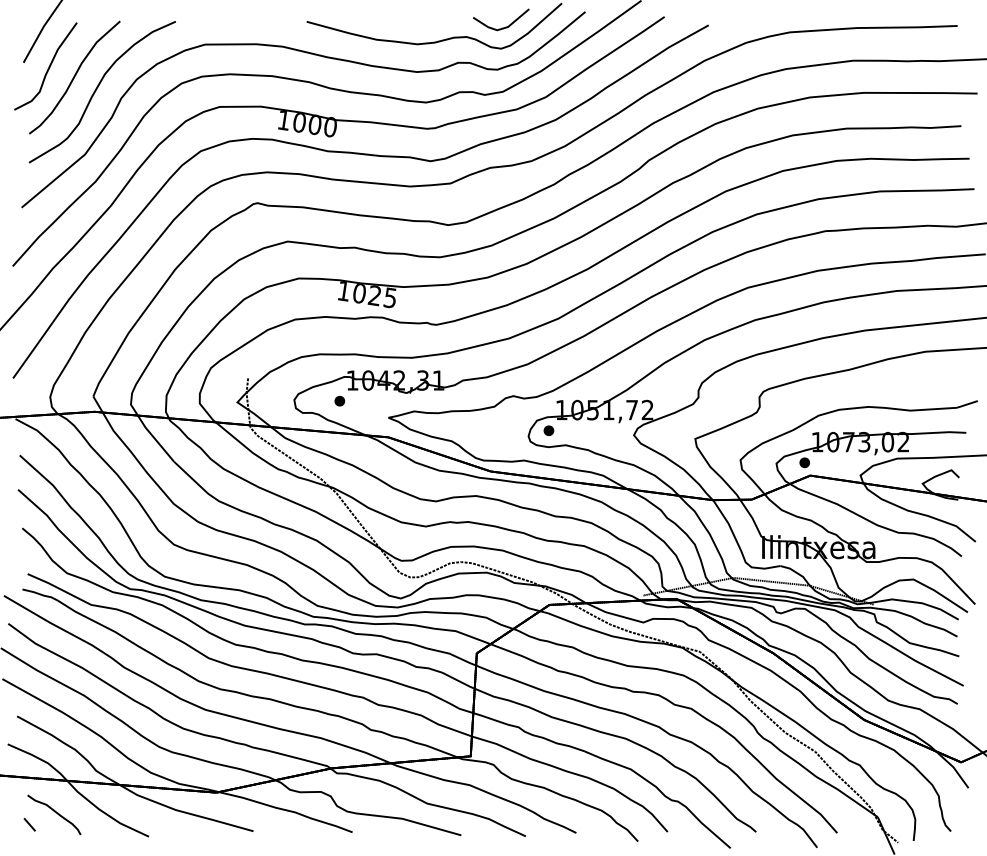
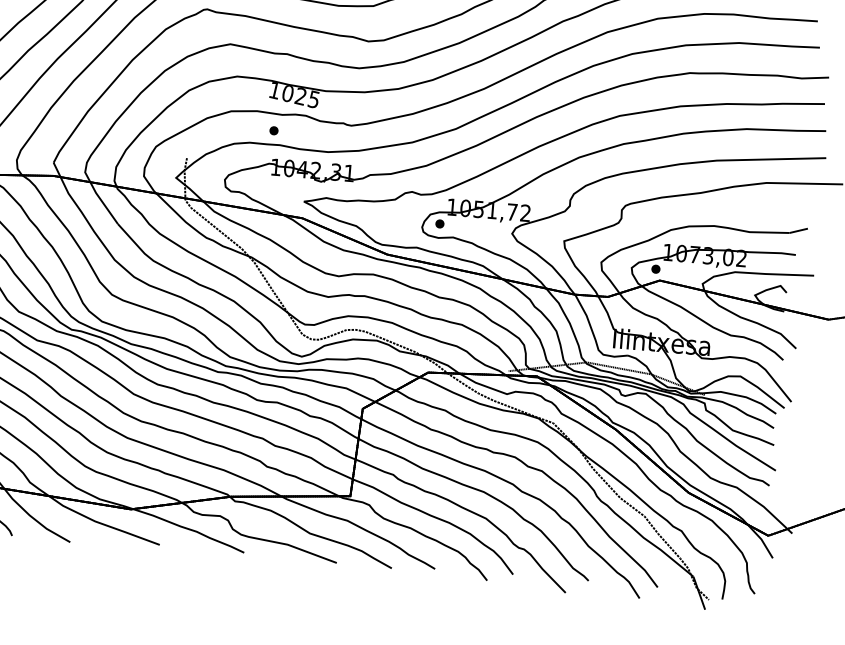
part: (339, 401) -> (273, 131), moved

